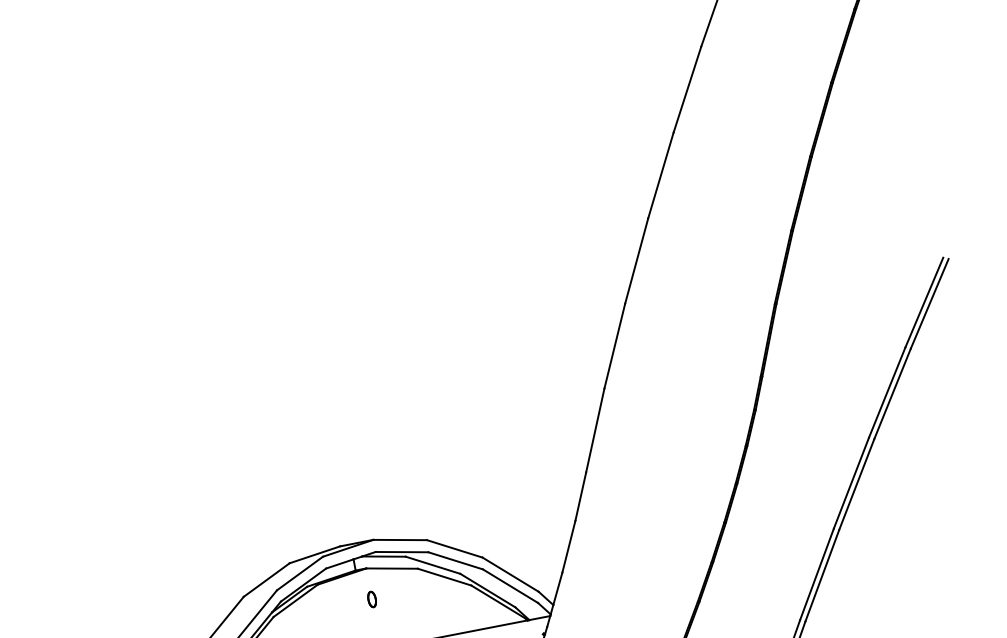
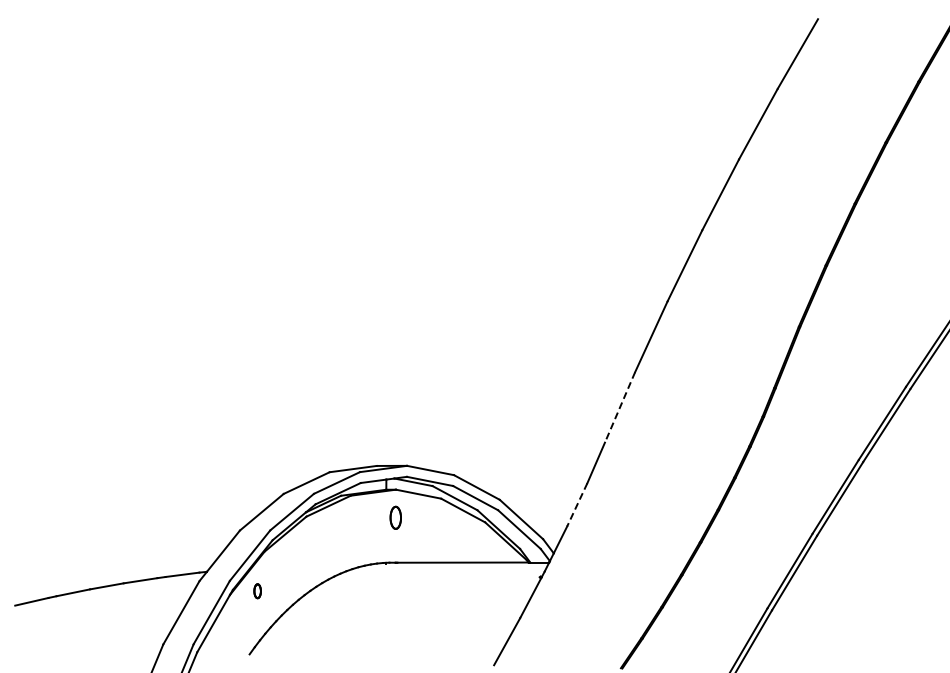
line: (594, 430) -> (619, 407), solid -> dashed
line: (569, 546) -> (577, 504), solid -> dashed
part: (371, 599) -> (395, 517), size x1.6

